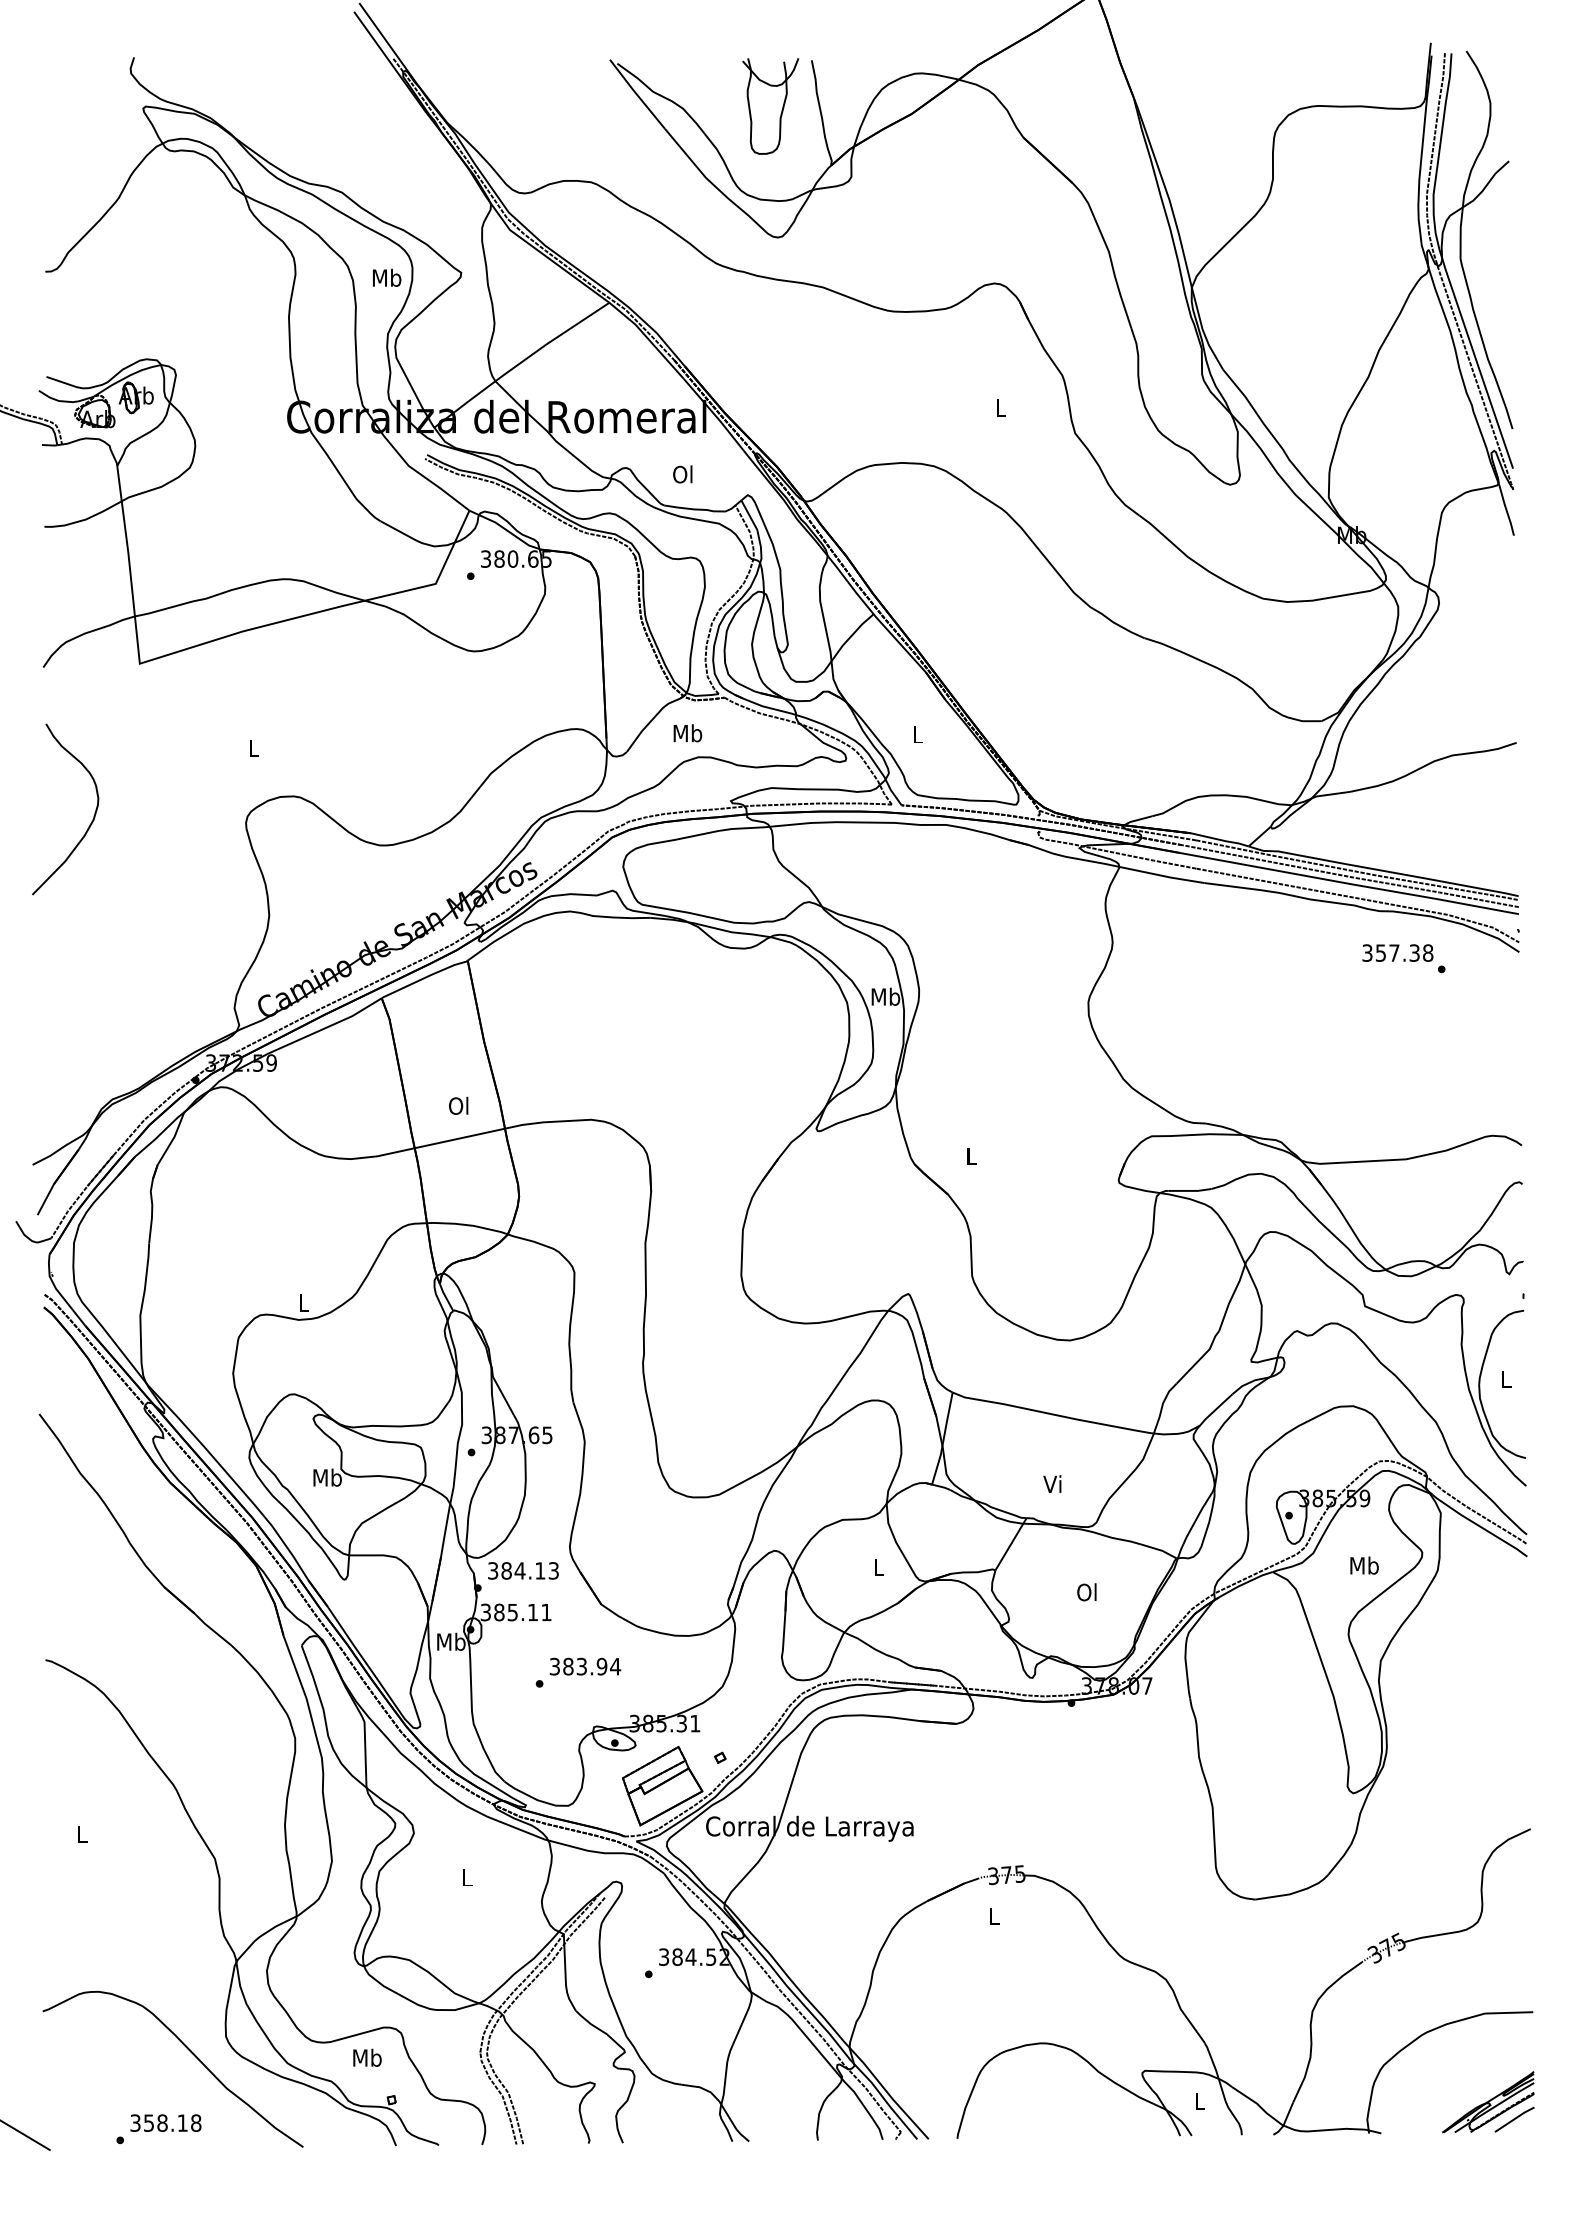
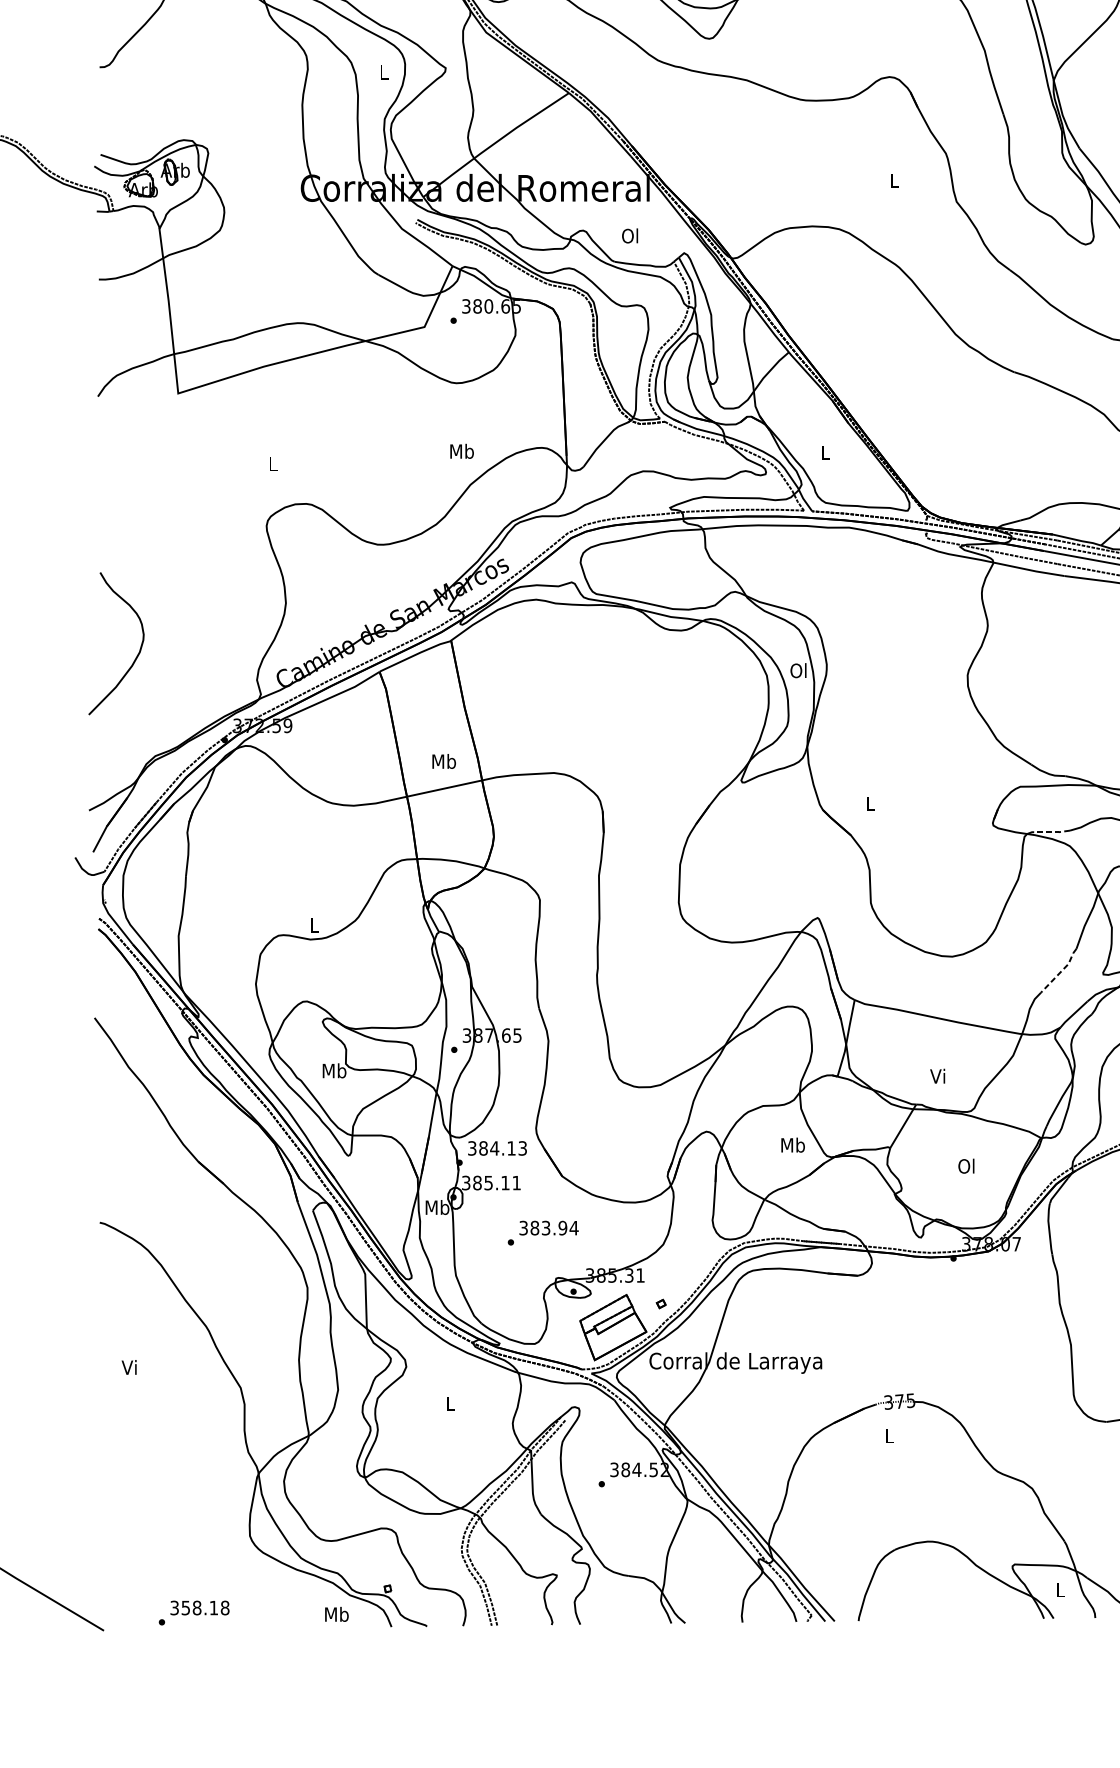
text: (387, 277) -> (384, 72), Mb -> L
text: (687, 733) -> (461, 451), moved
curve: (89, 824) -> (136, 656), moved
text: (885, 996) -> (798, 670), Mb -> Ol
text: (459, 1105) -> (444, 761), Ol -> Mb
line: (1189, 1190) -> (1051, 831), solid -> dashed
line: (1201, 1357) -> (1061, 970), solid -> dashed
text: (878, 1567) -> (792, 1145), L -> Mb
text: (80, 1833) -> (128, 1366), L -> Vi
curve: (189, 2051) -> (219, 1548), removed
text: (367, 2057) -> (336, 1614), moved

